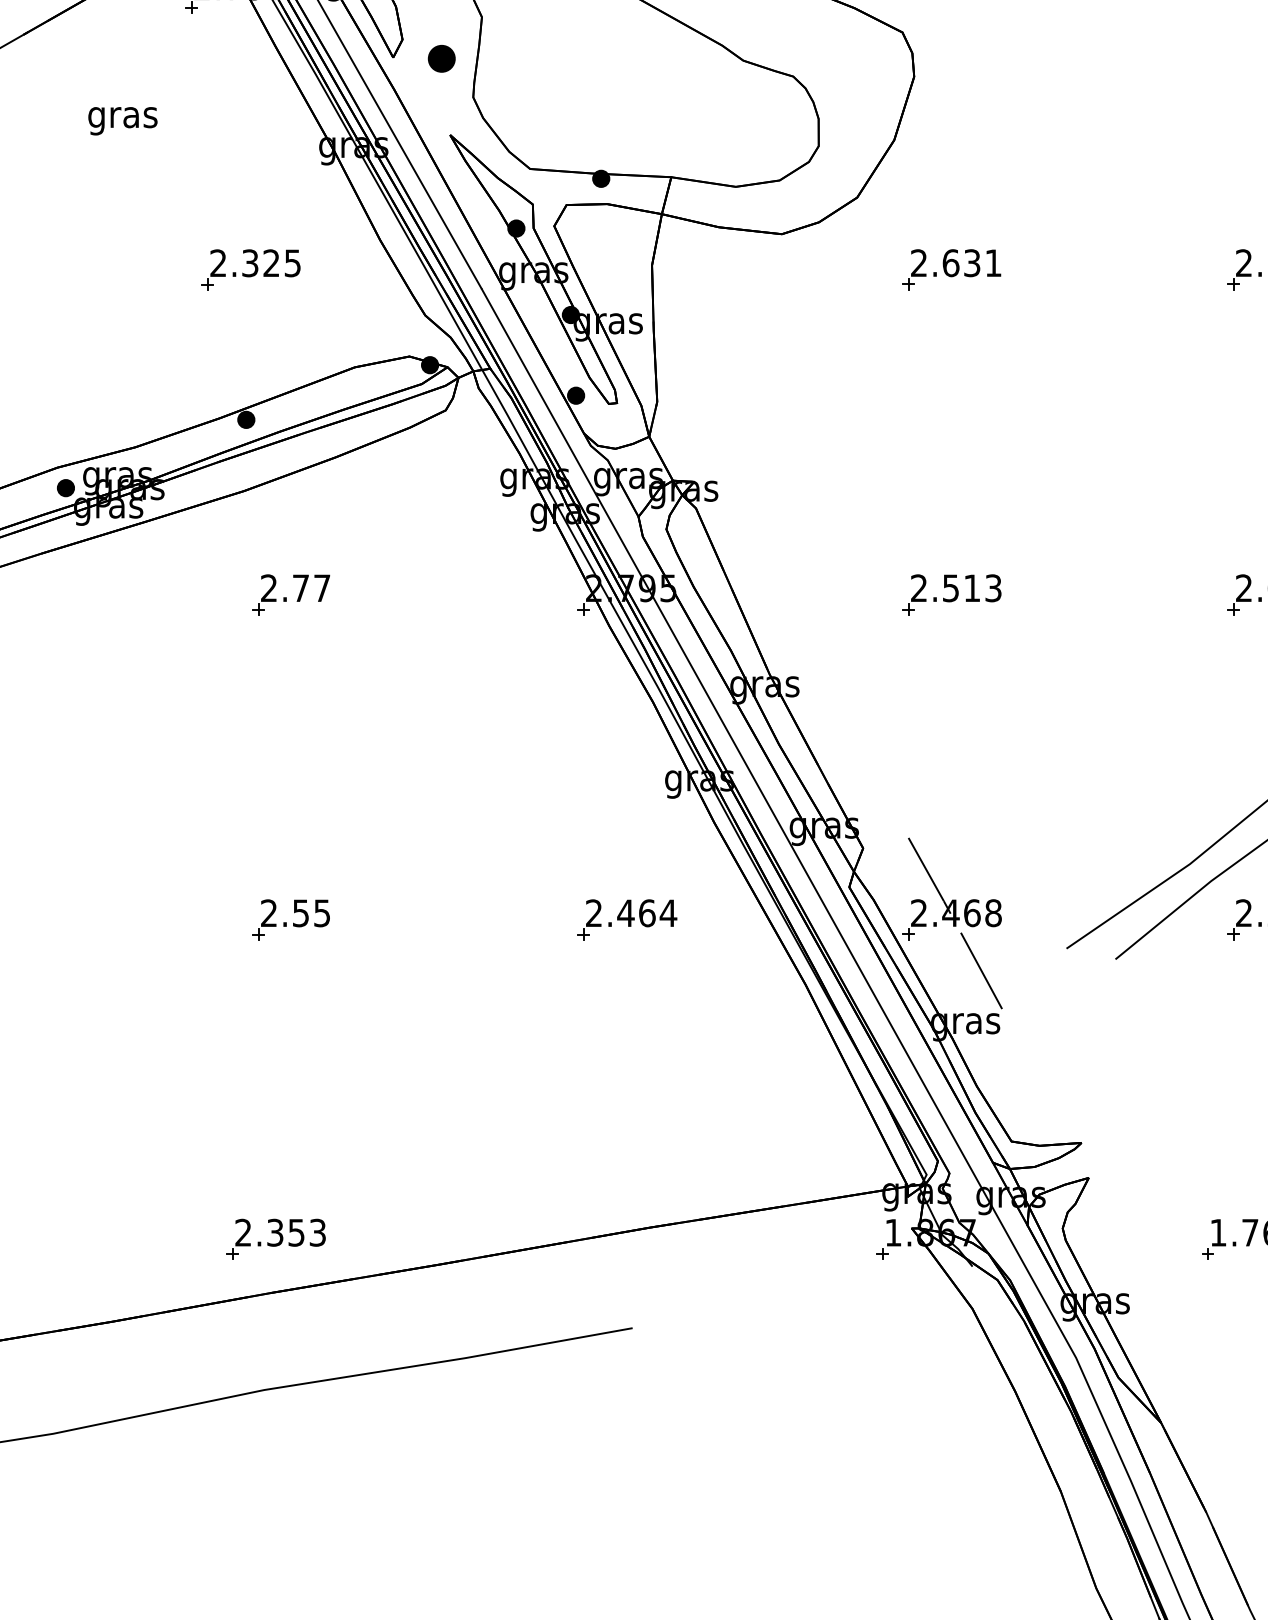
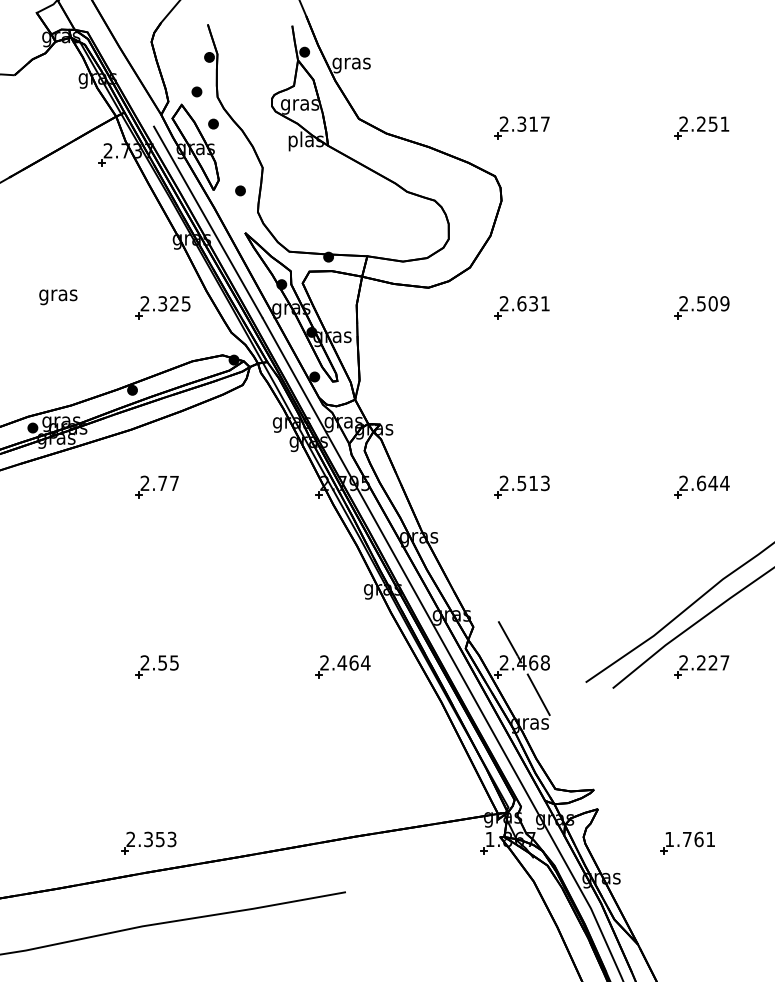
part: (441, 58) -> (240, 190), size x0.62
text: (123, 121) -> (58, 297), moved
part: (249, 269) -> (162, 307), moved

